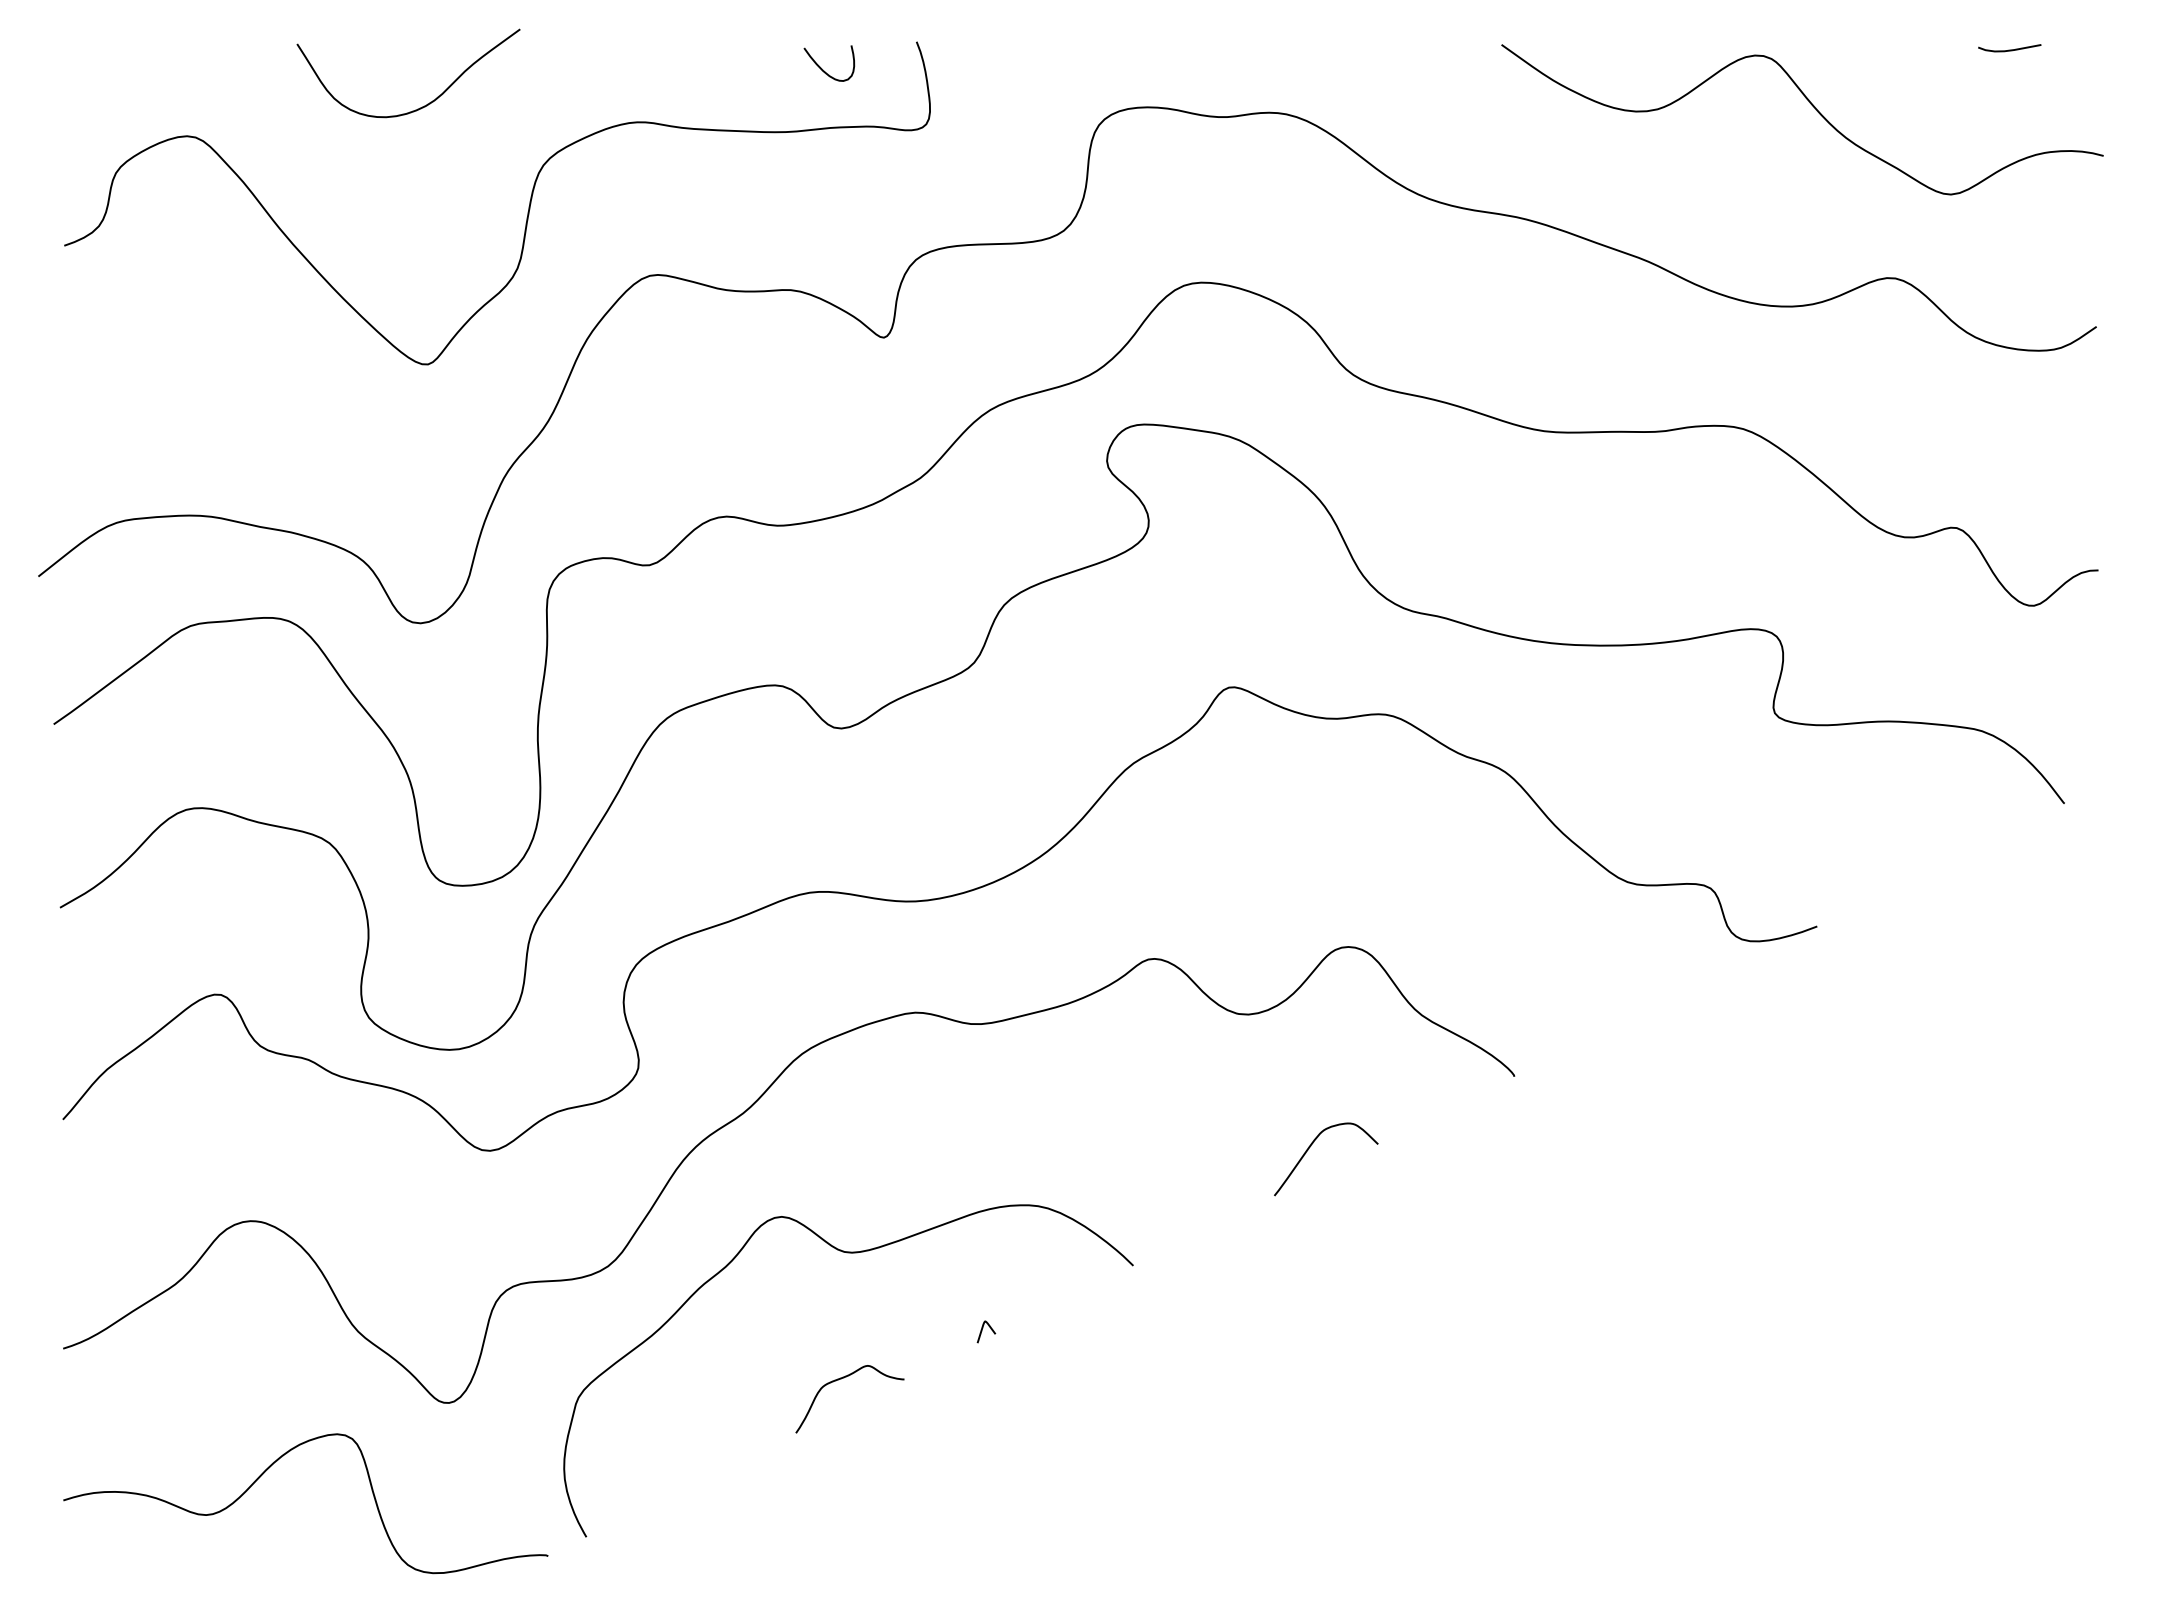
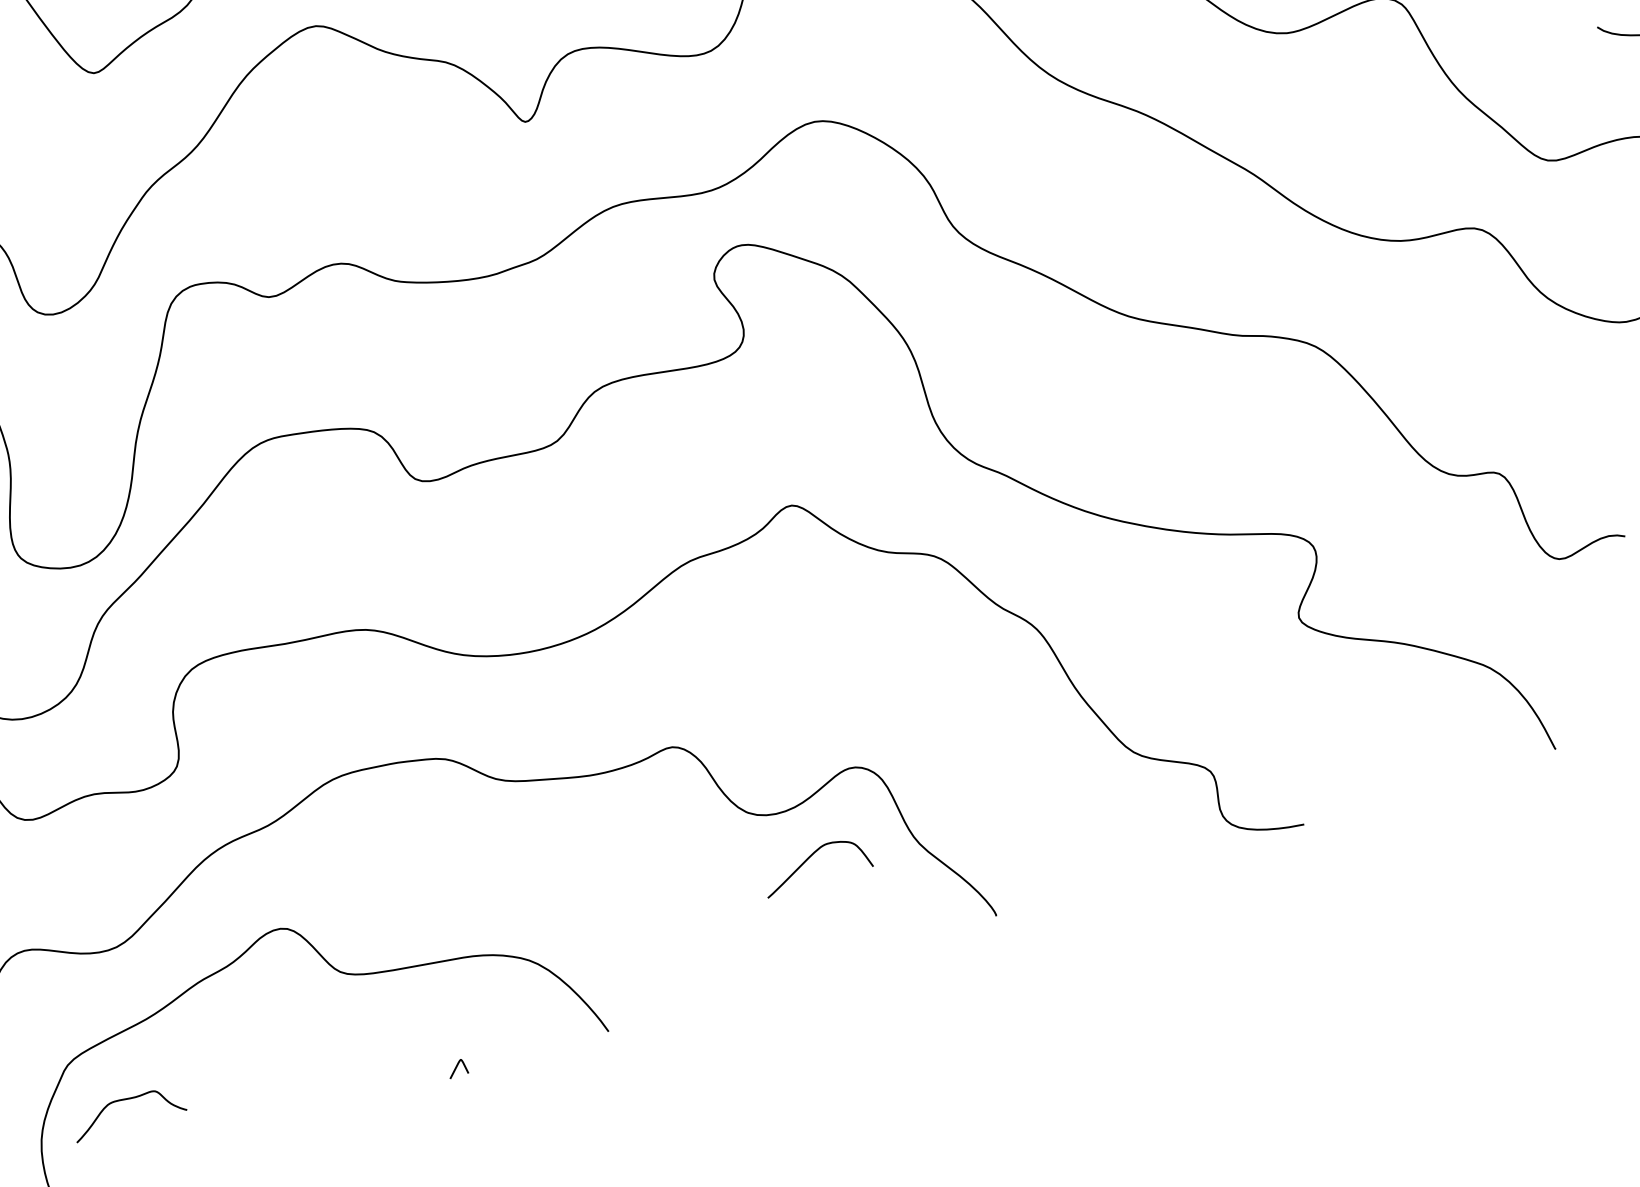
curve: (1311, 1146) -> (810, 857), moved
curve: (841, 1379) -> (128, 1099), moved

